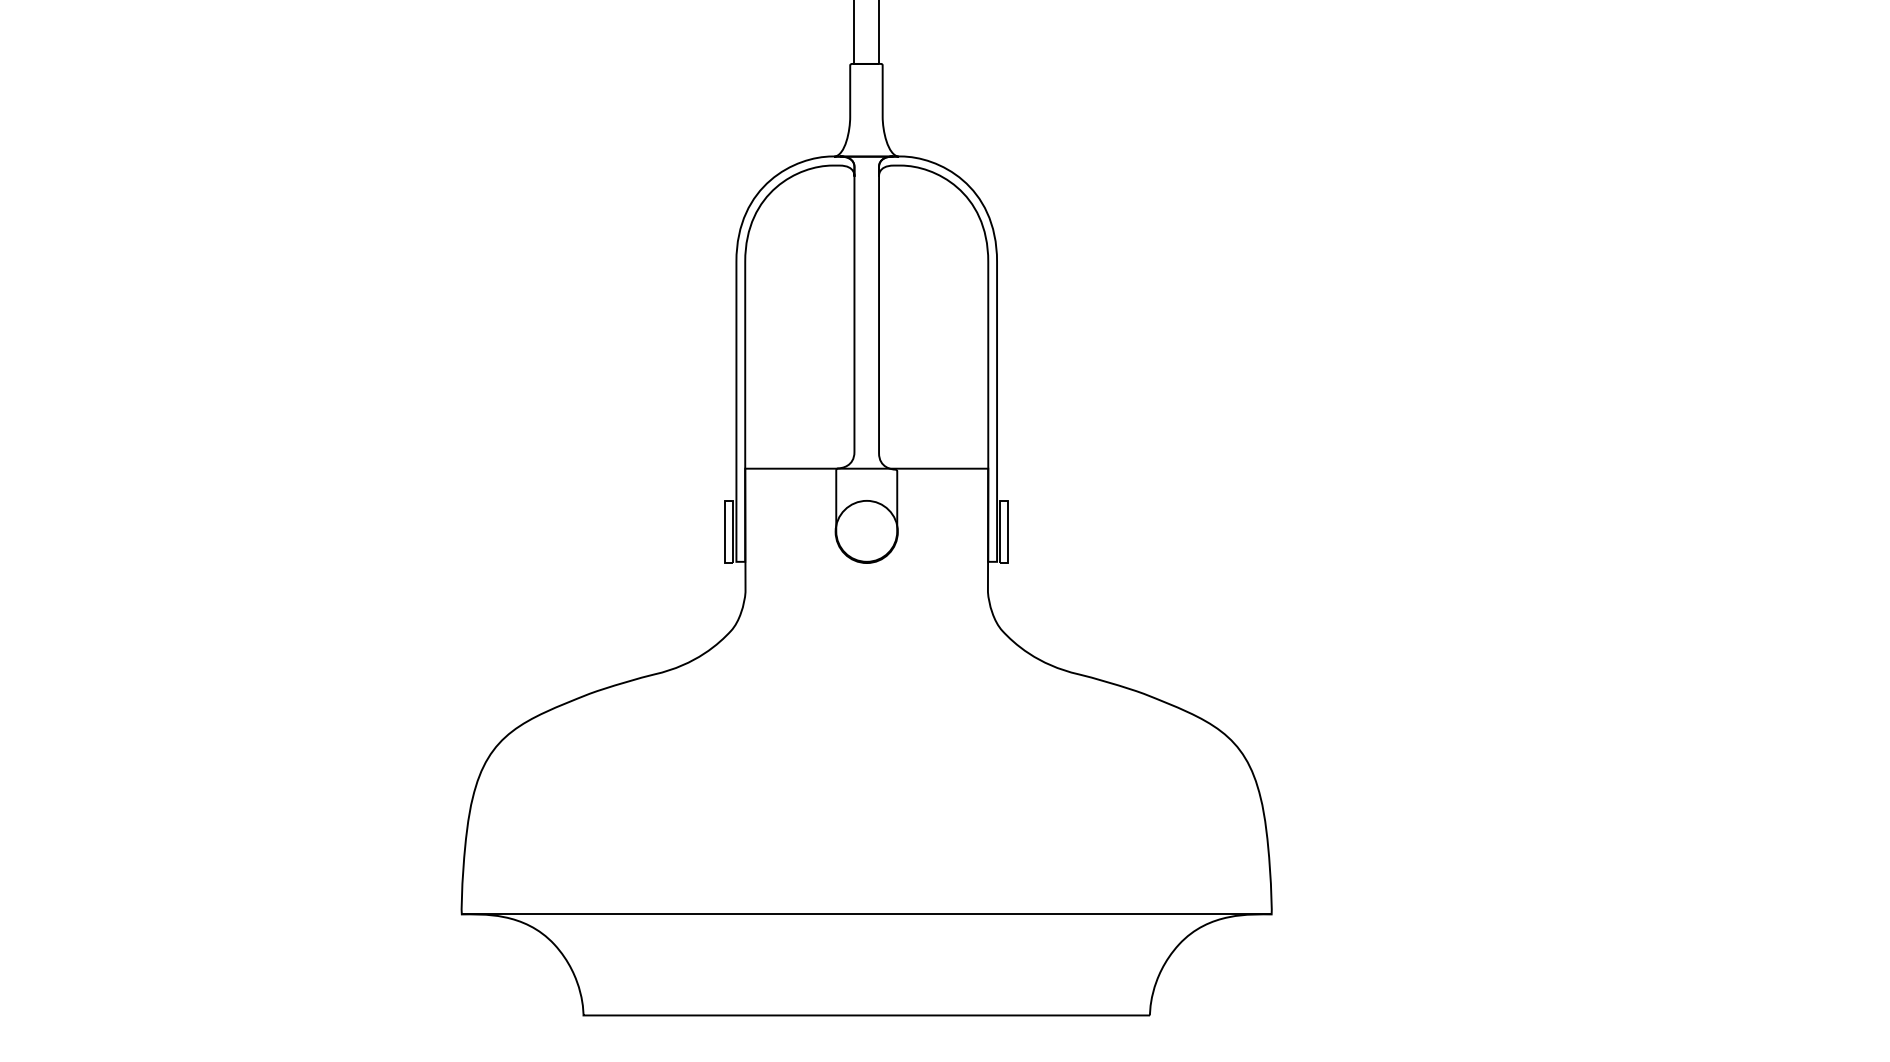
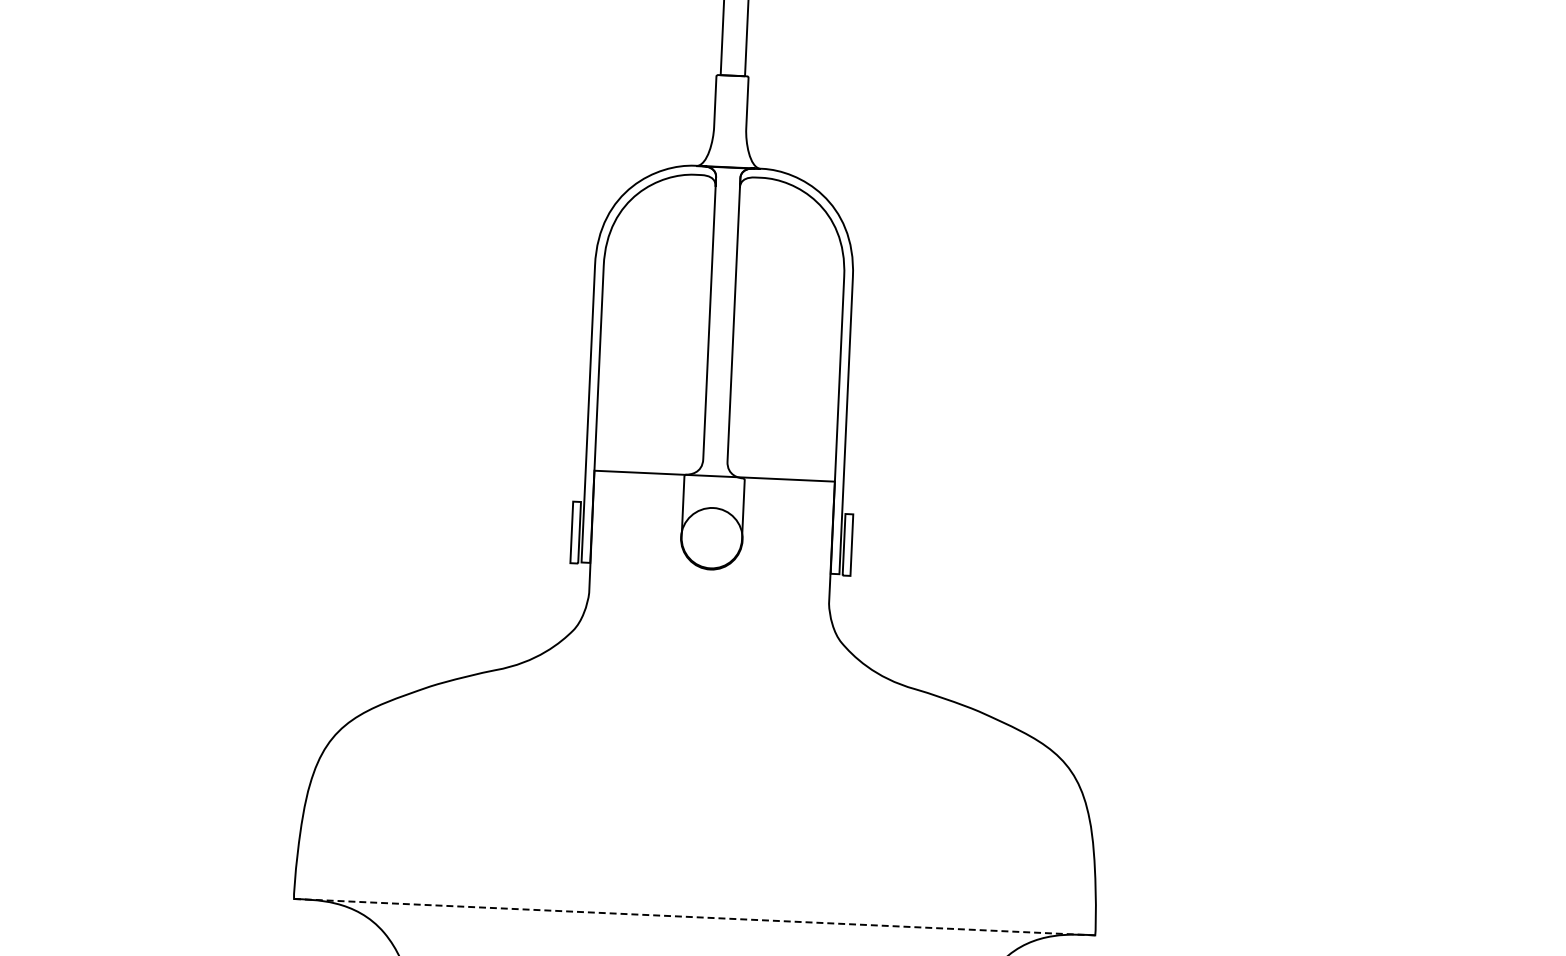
line: (866, 914) -> (694, 917), solid -> dashed

